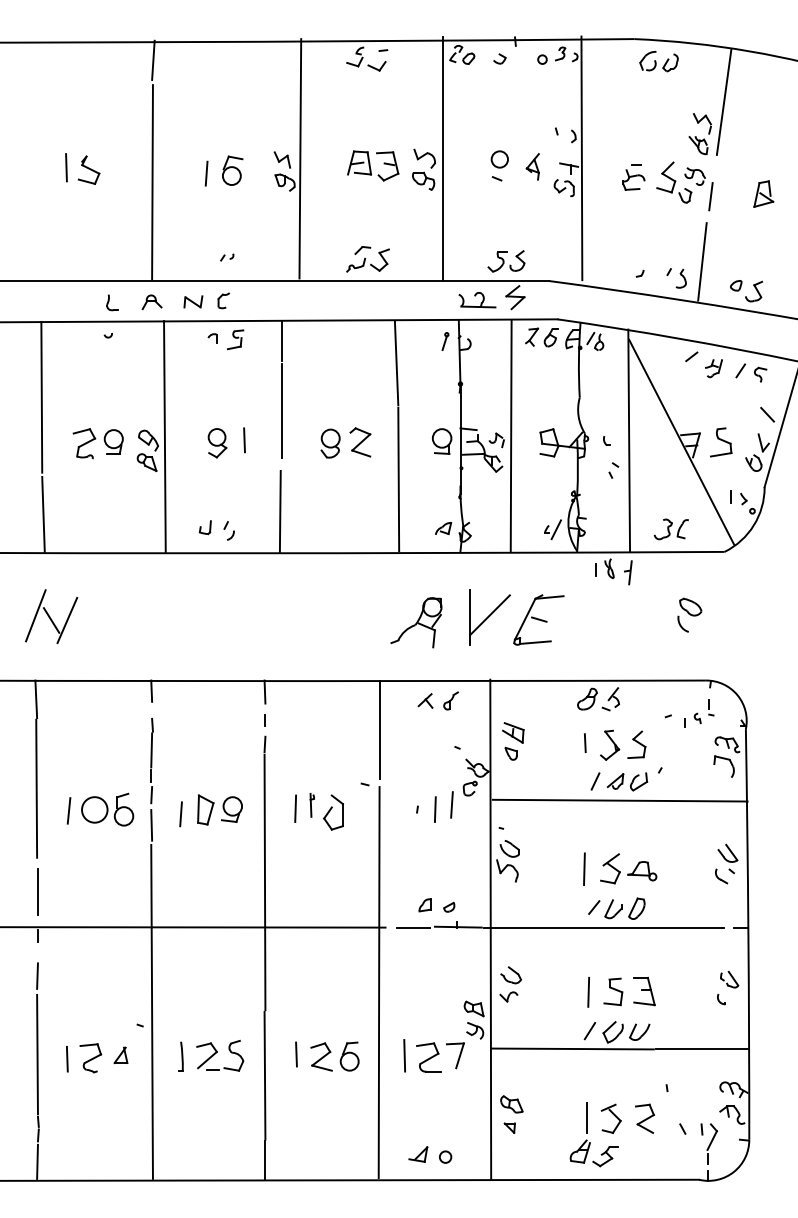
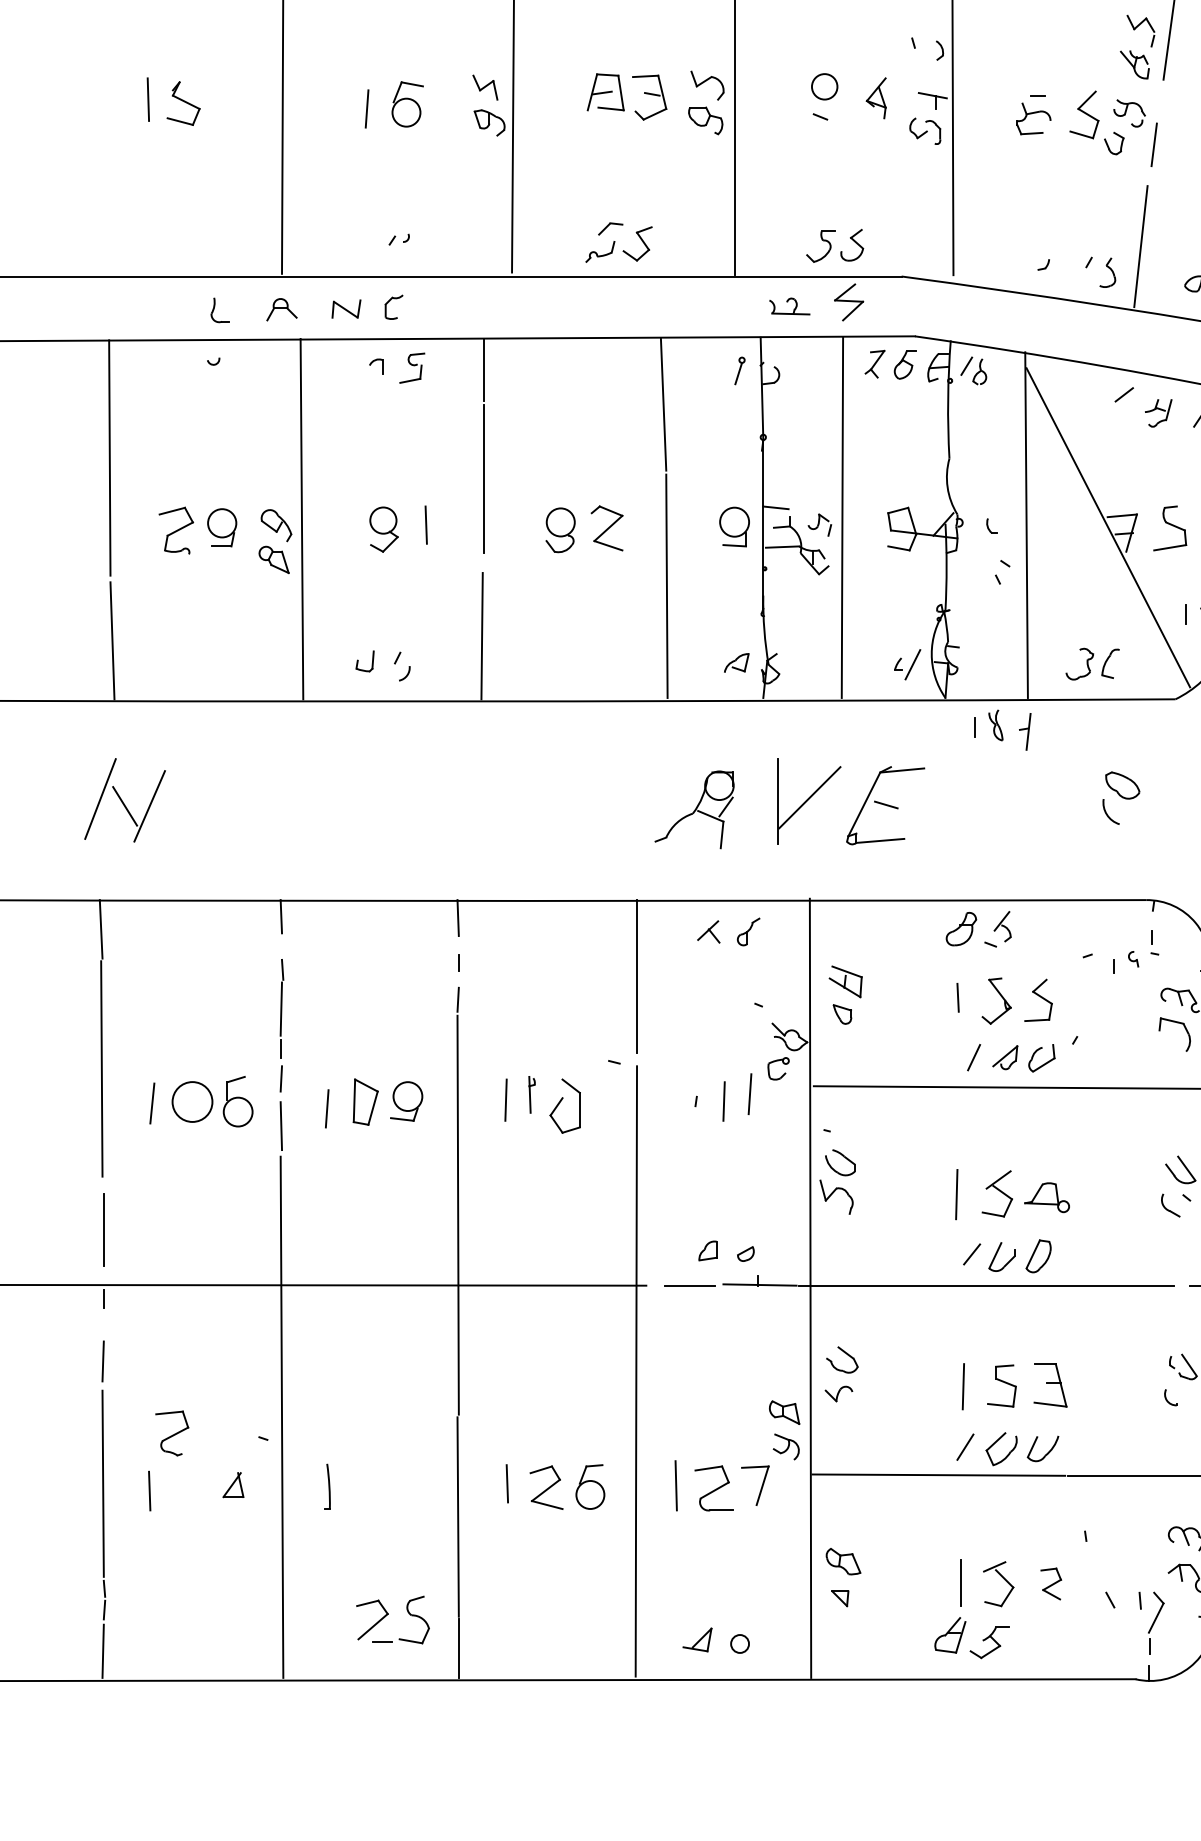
part: (477, 300) -> (789, 306), size x0.7
part: (220, 1055) -> (393, 1619), moved
part: (90, 1058) -> (171, 1433), moved
part: (644, 1118) -> (1050, 1583), size x0.7

